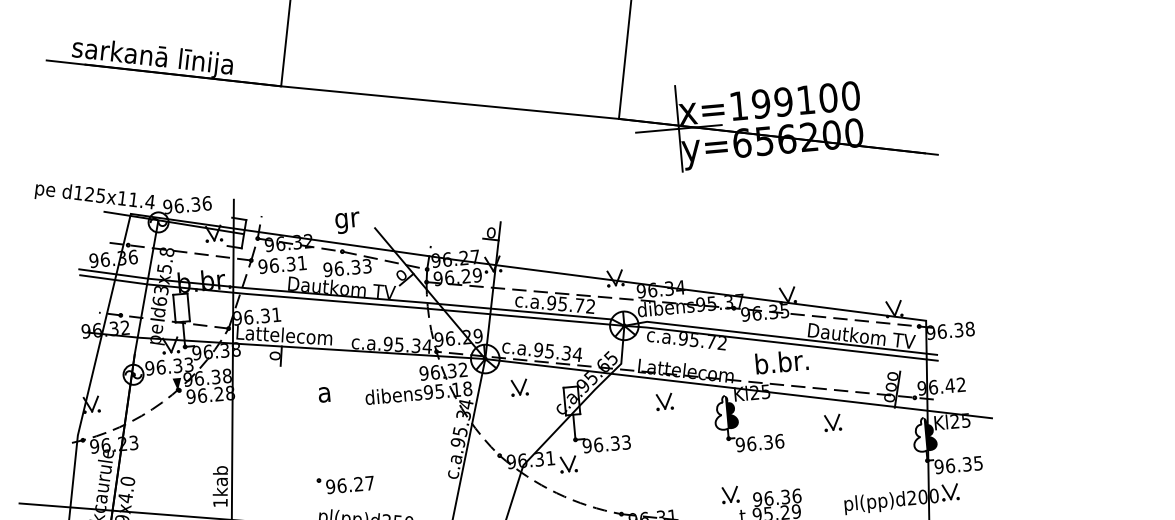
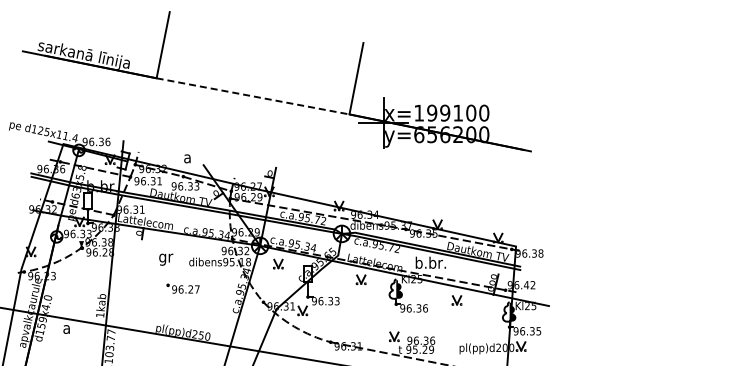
line: (450, 102) -> (253, 96), solid -> dashed
text: (346, 223) -> (187, 160), gr -> a
text: (326, 396) -> (166, 259), a -> gr
part: (344, 483) -> (182, 288), moved

